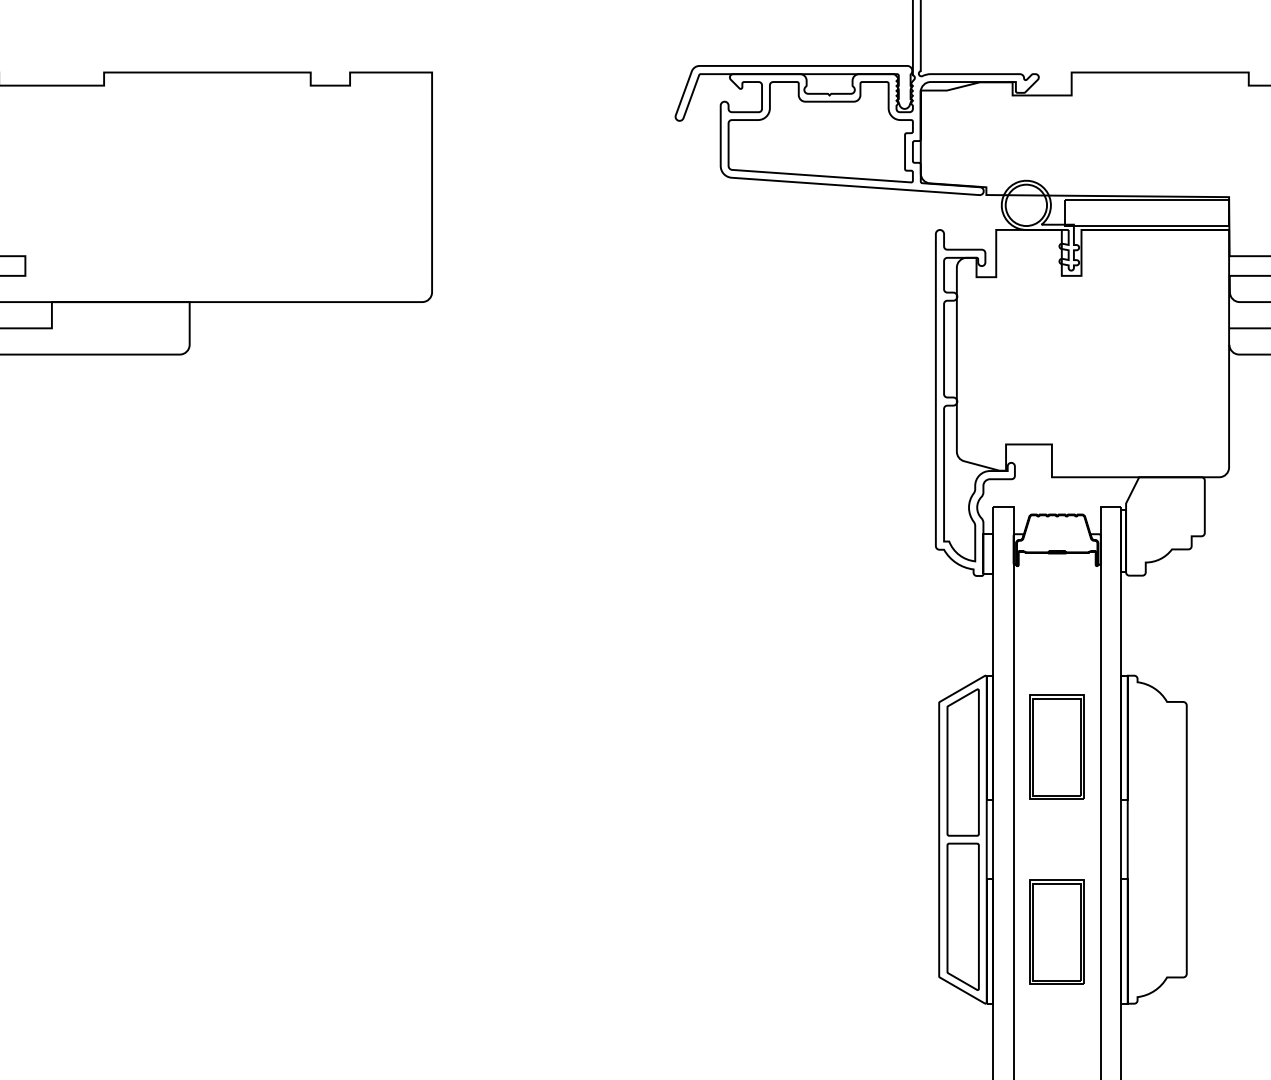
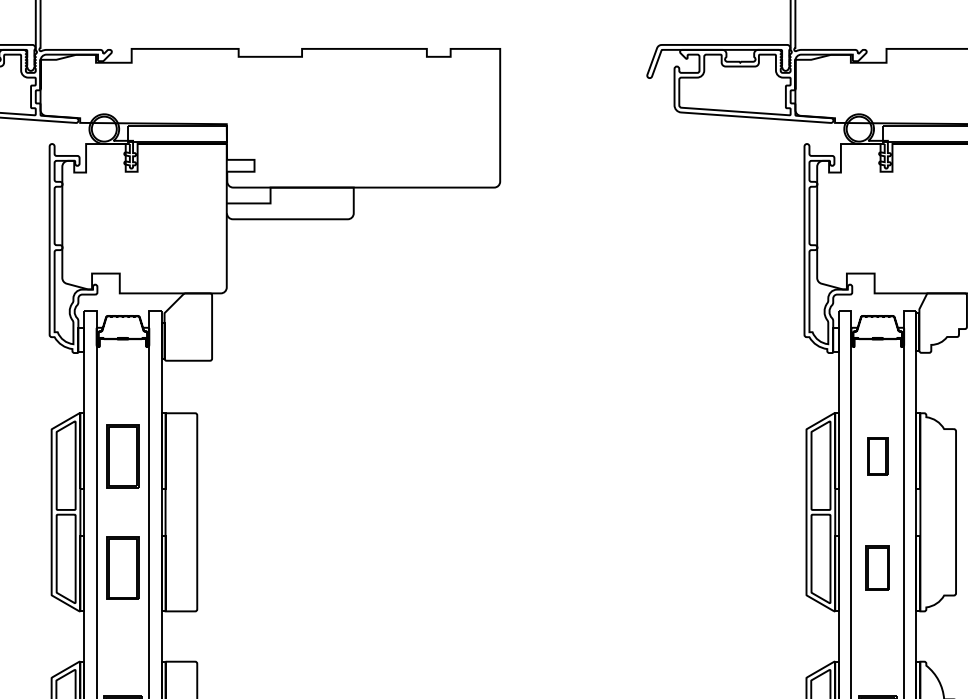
part: (1056, 747) -> (877, 456), size x0.6
part: (1056, 931) -> (877, 567), size x0.7

